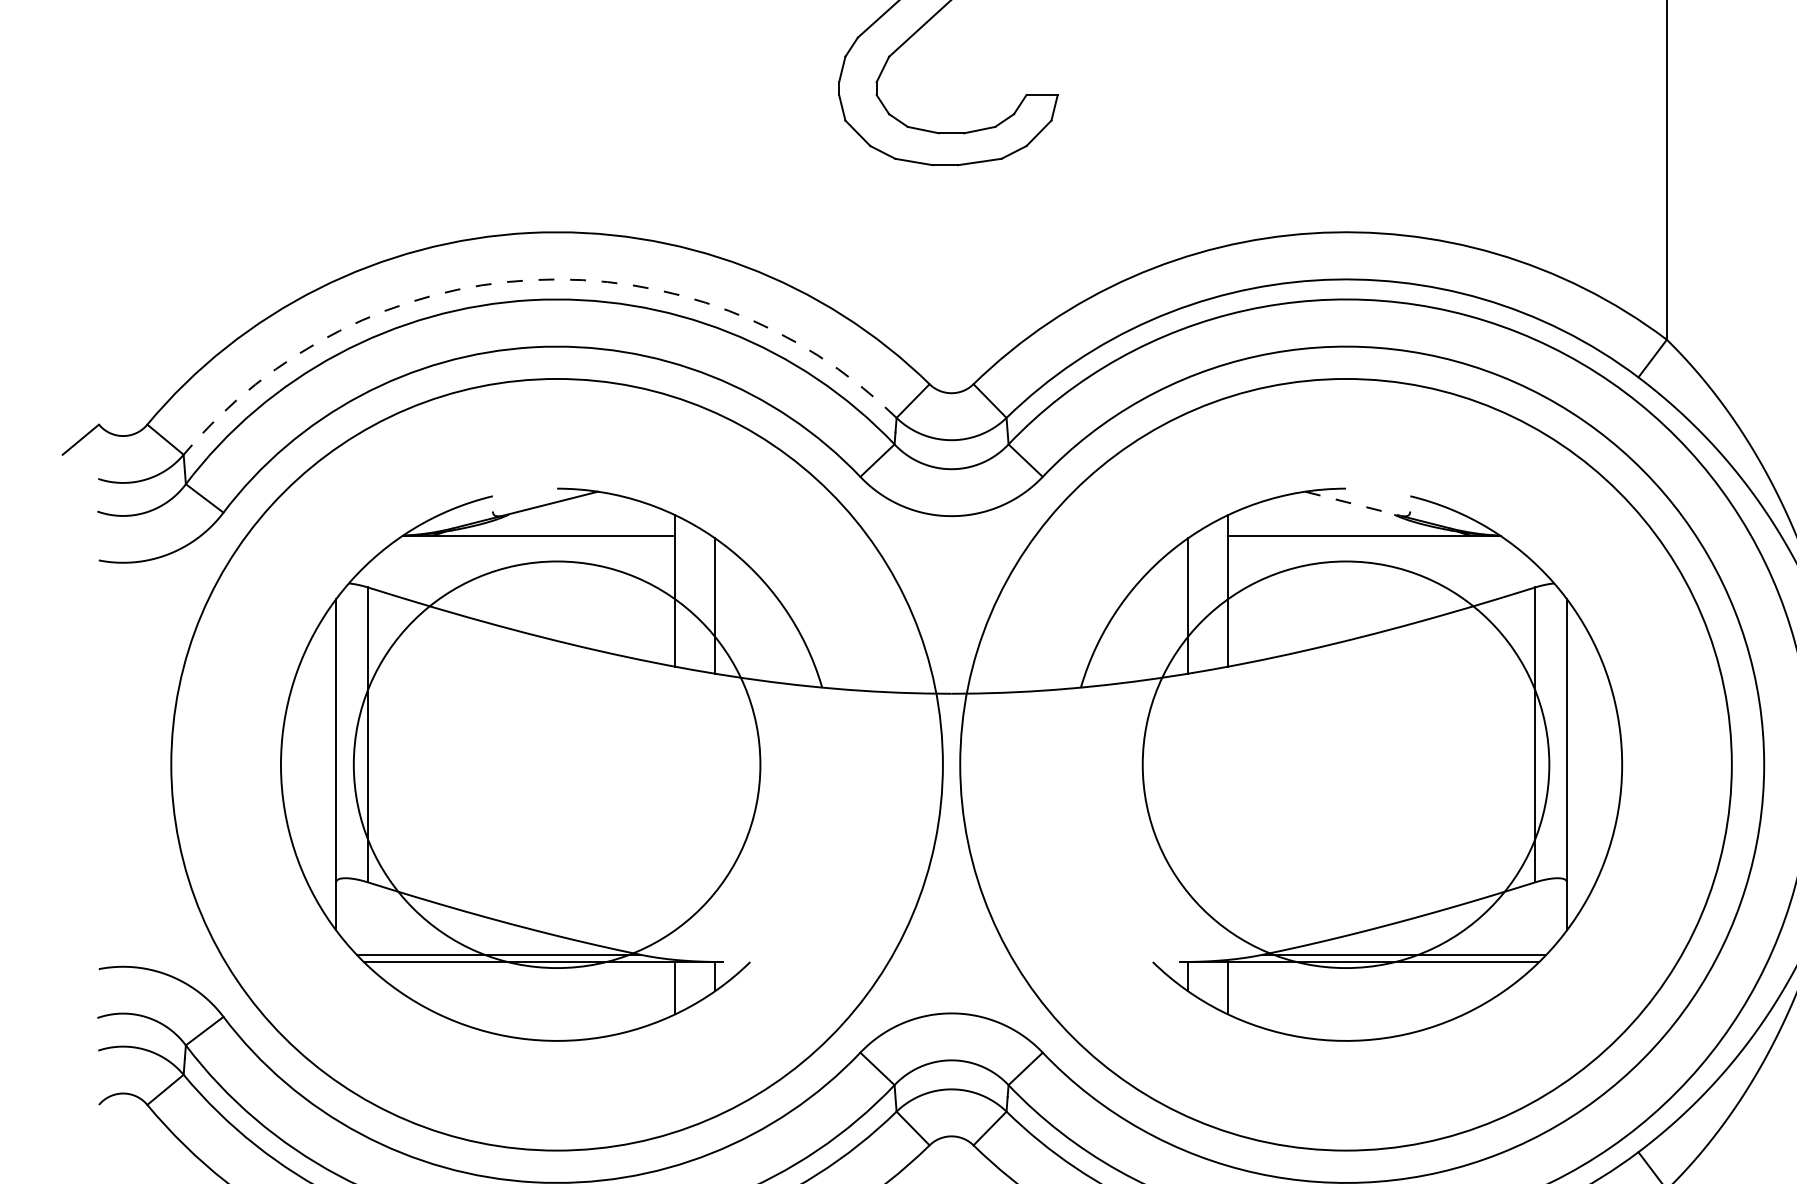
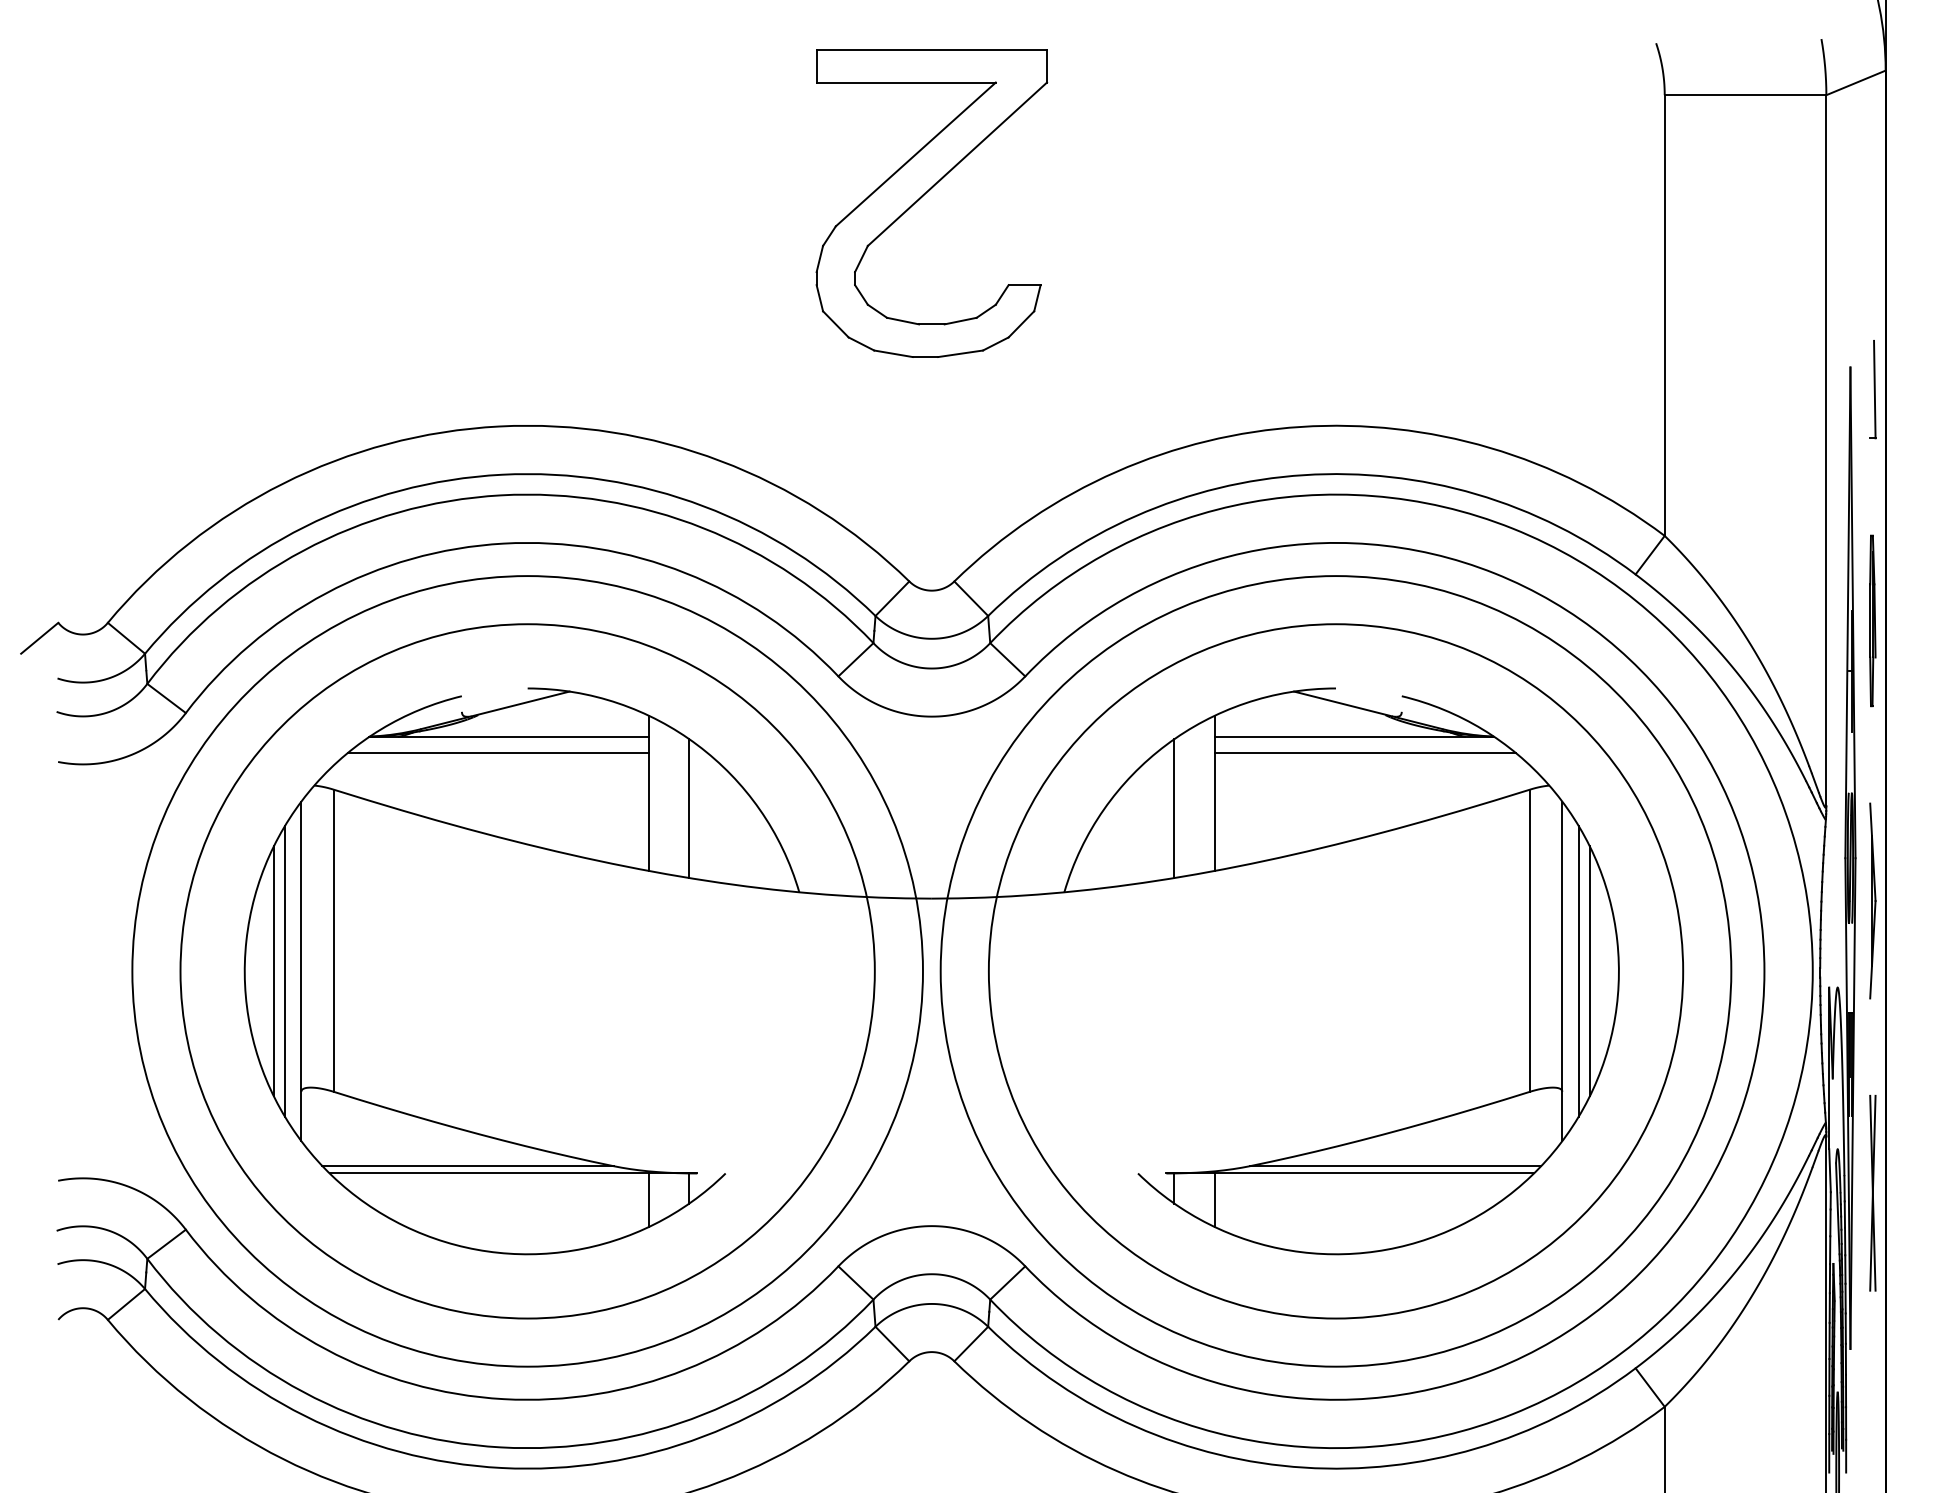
arc: (532, 279) -> (502, 474), dashed -> solid
line: (1353, 504) -> (1343, 704), dashed -> solid
line: (527, 552) -> (497, 753), added
line: (1374, 552) -> (1365, 753), added
line: (309, 764) -> (273, 971), added
line: (320, 764) -> (285, 971), added
circle: (556, 764) -> (527, 971), size x1.67
circle: (1345, 764) -> (1335, 971), size x1.67
line: (1582, 764) -> (1578, 971), added
line: (1593, 764) -> (1589, 971), added

